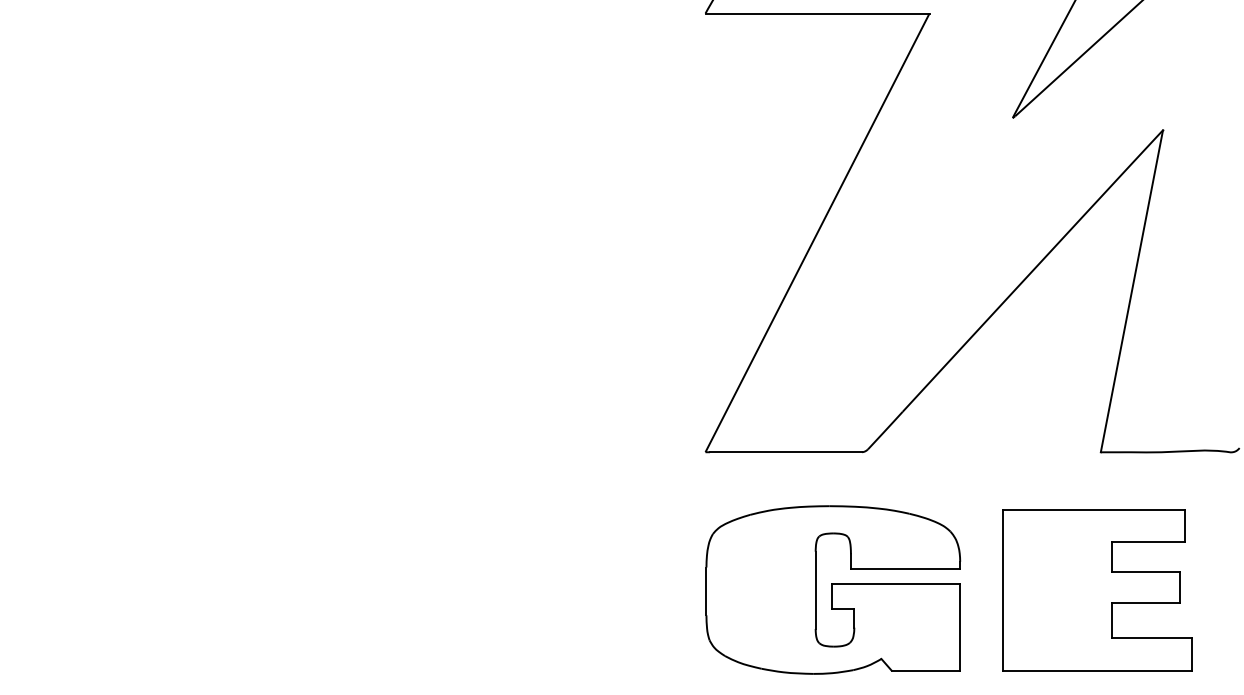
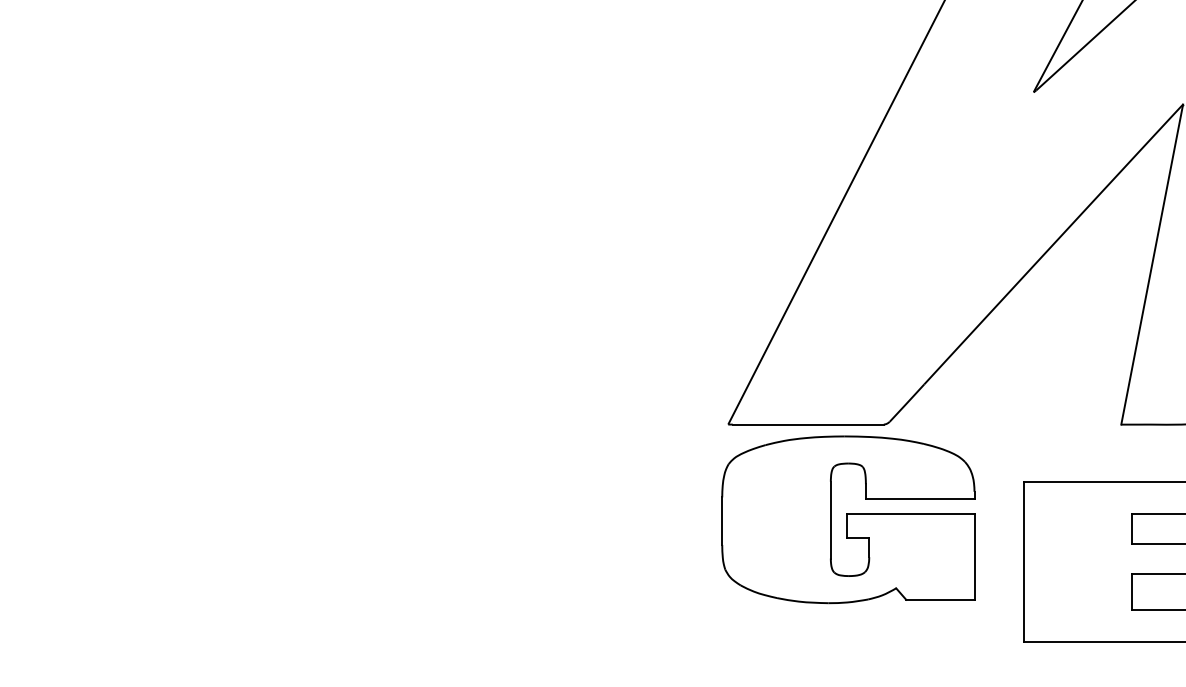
part: (833, 589) -> (848, 519), moved

